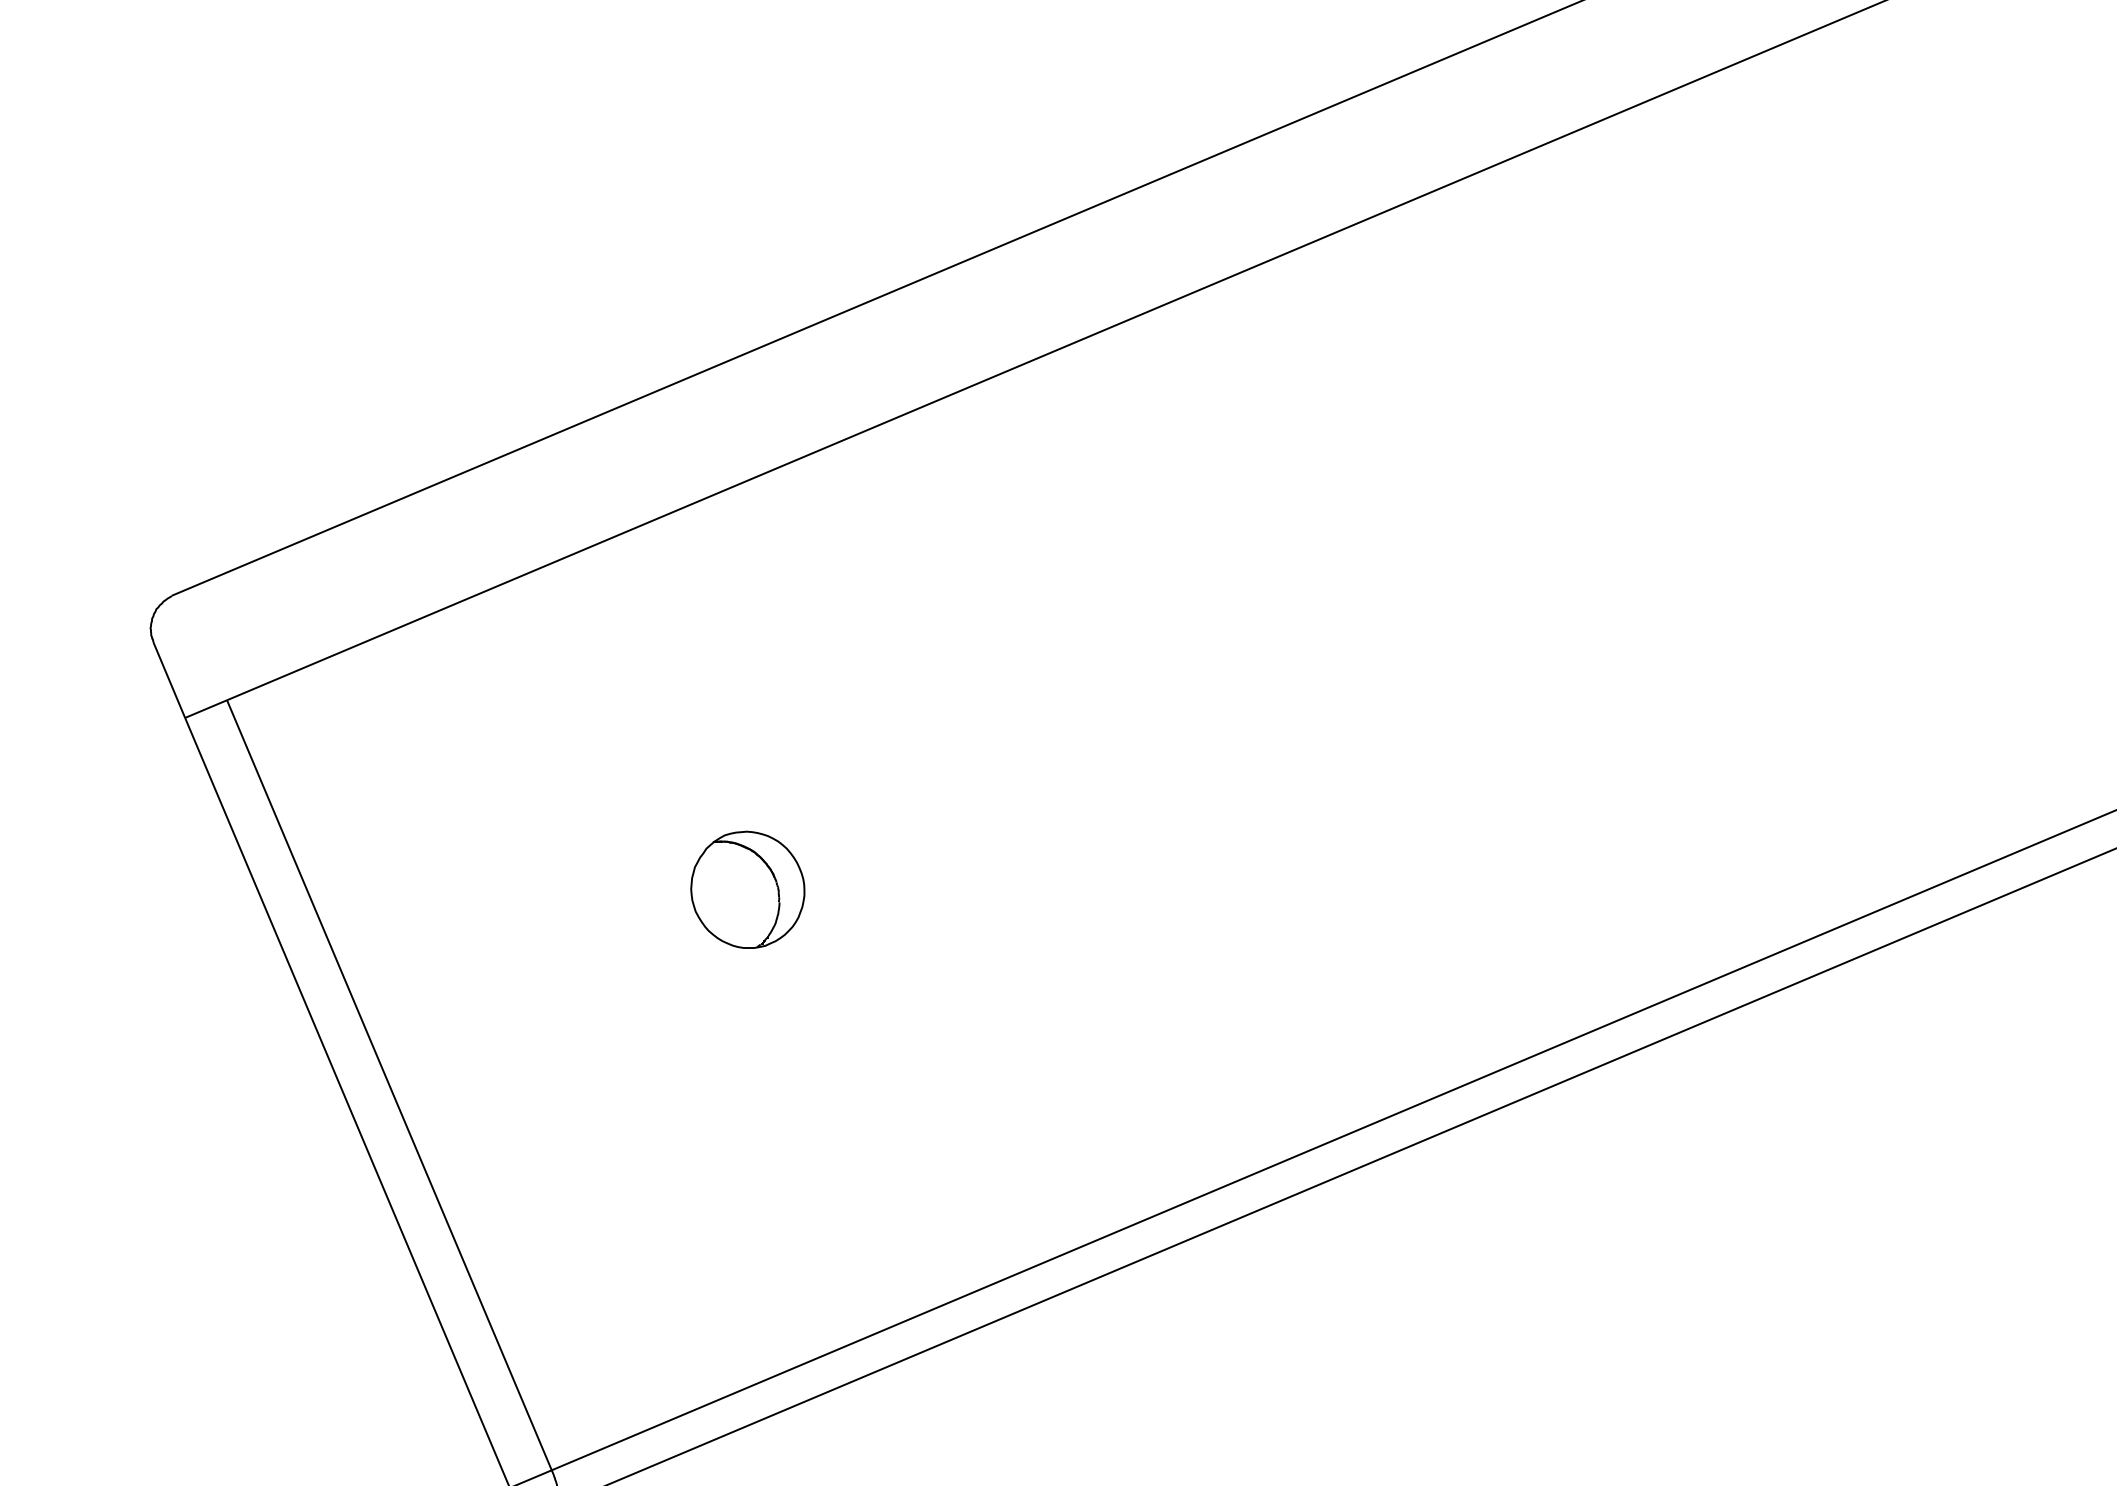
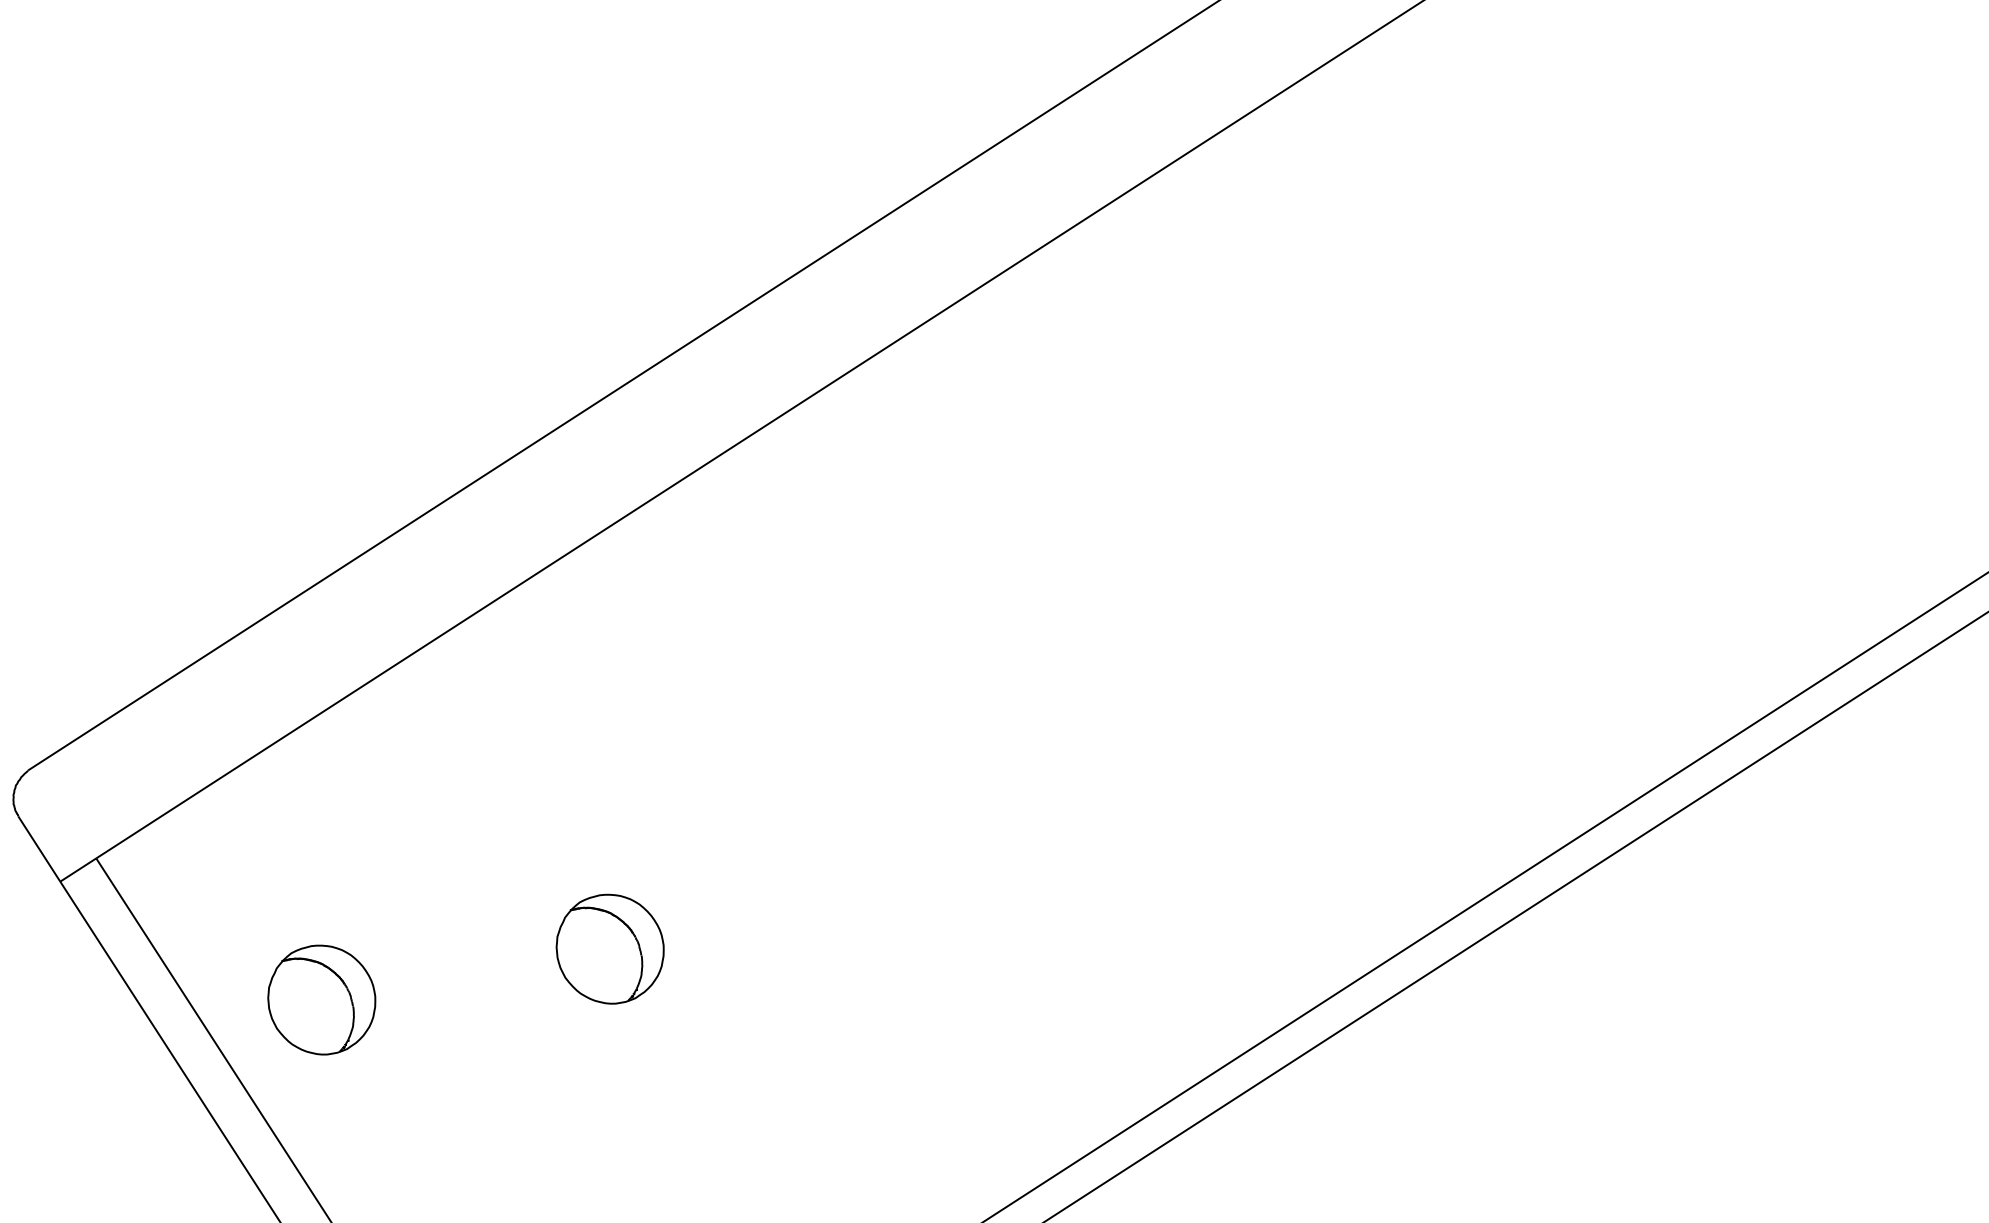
part: (436, 889) -> (321, 999), added

